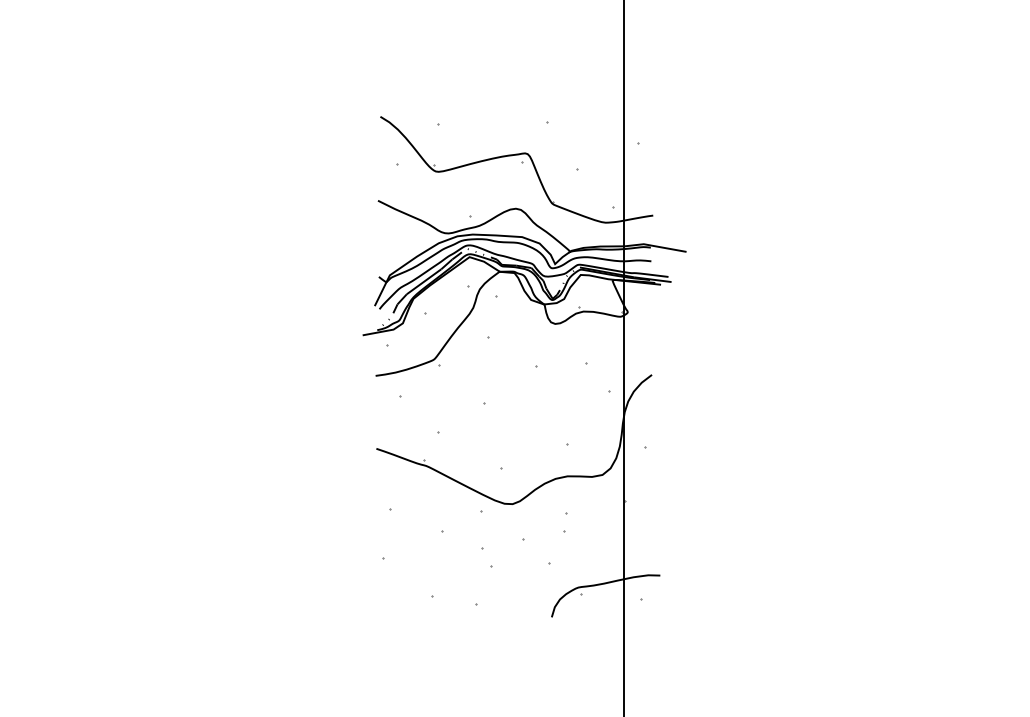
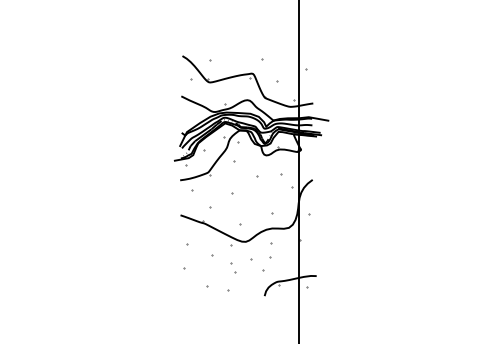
part: (566, 522) -> (271, 250), size x1.6

